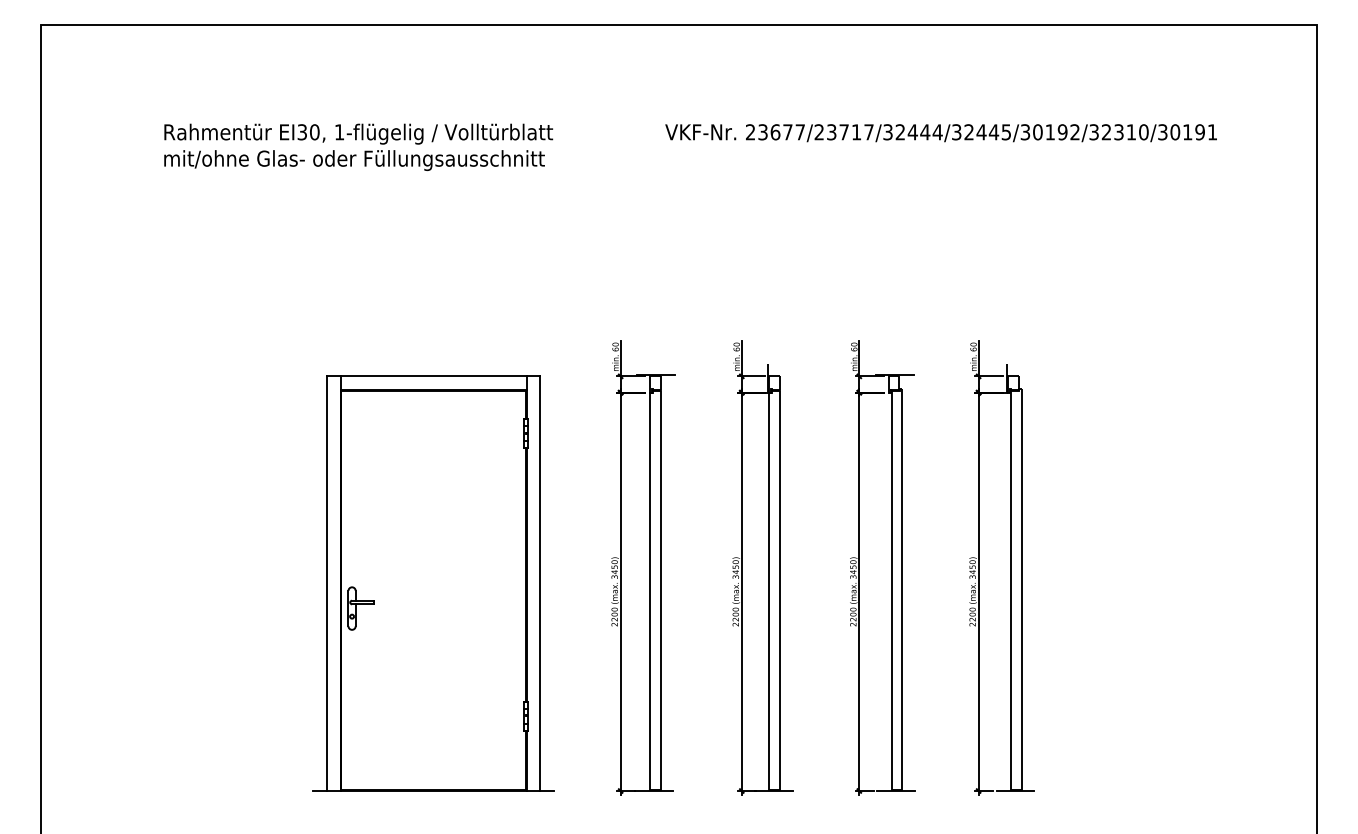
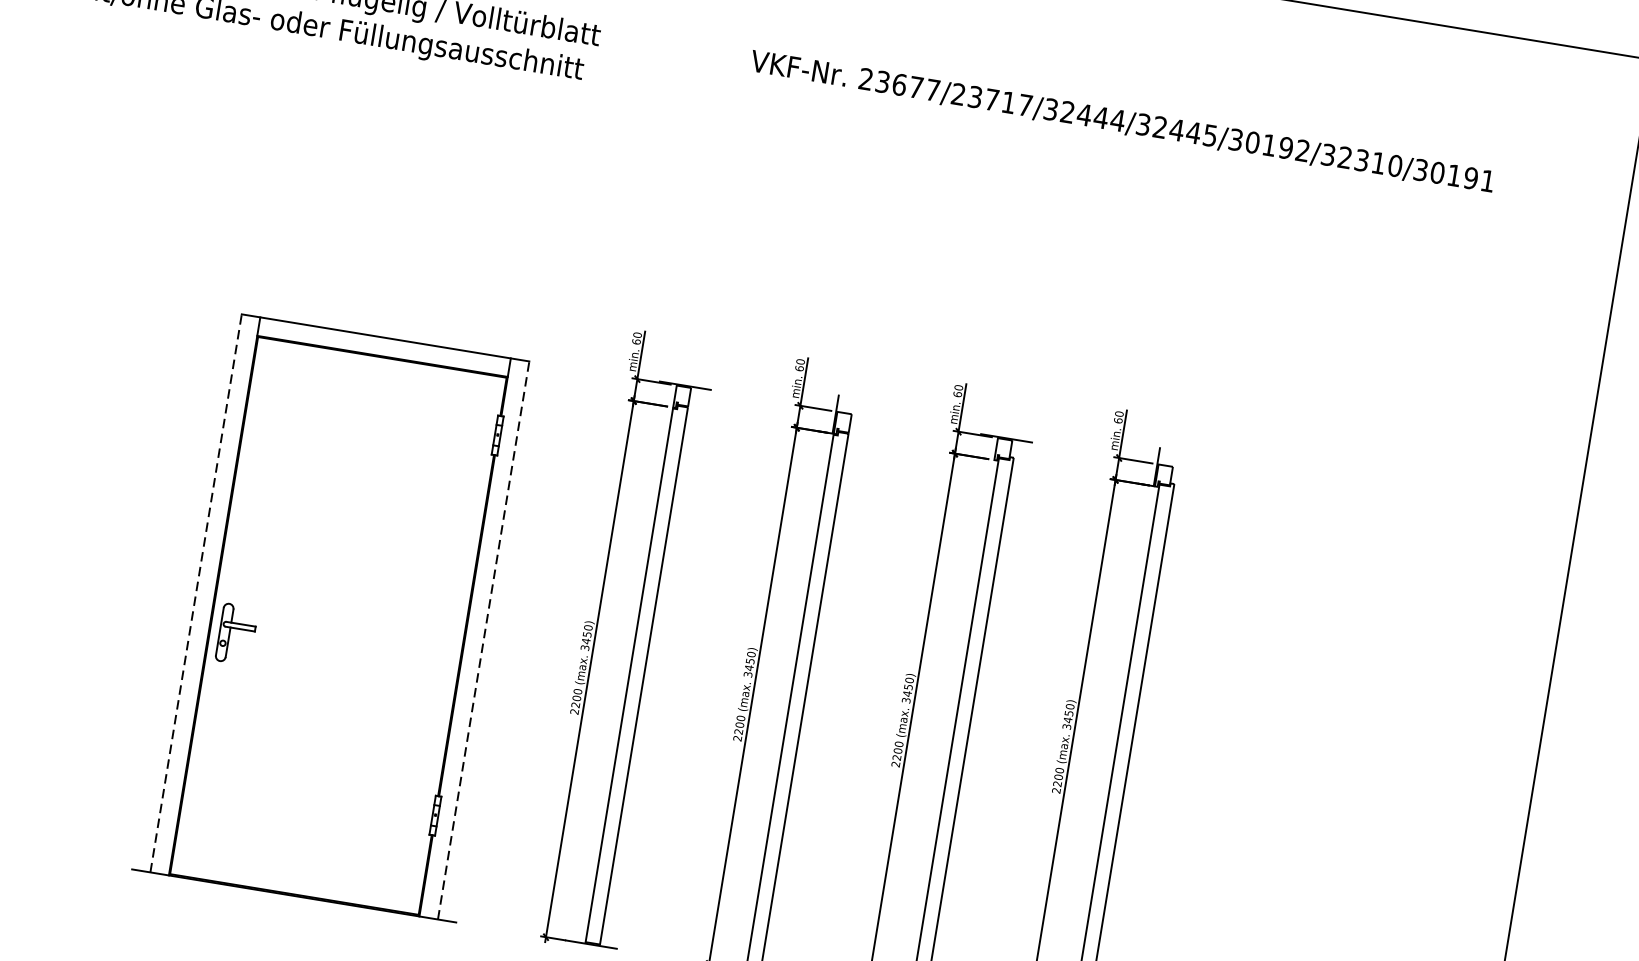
line: (326, 583) -> (195, 593), solid -> dashed
line: (540, 583) -> (483, 640), solid -> dashed

